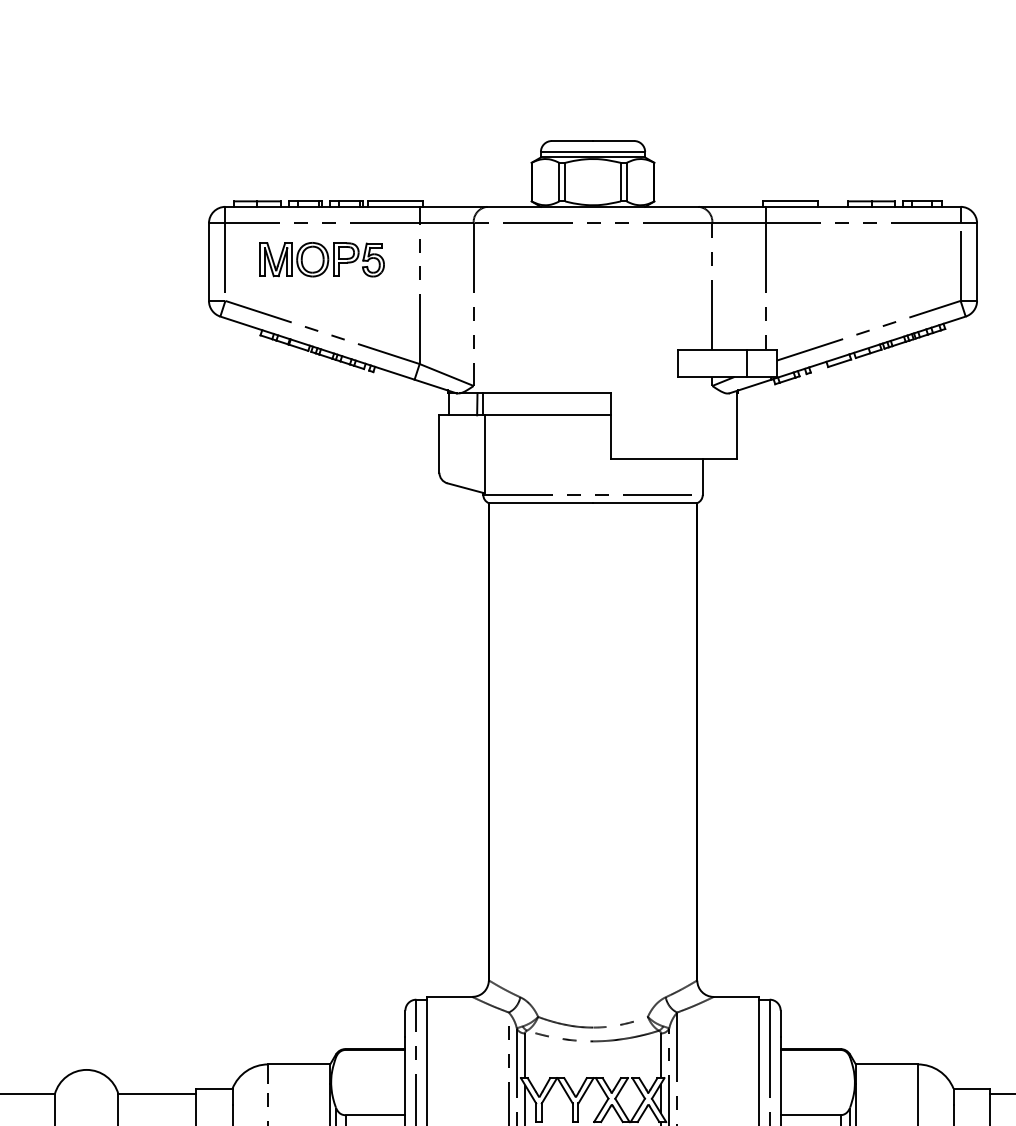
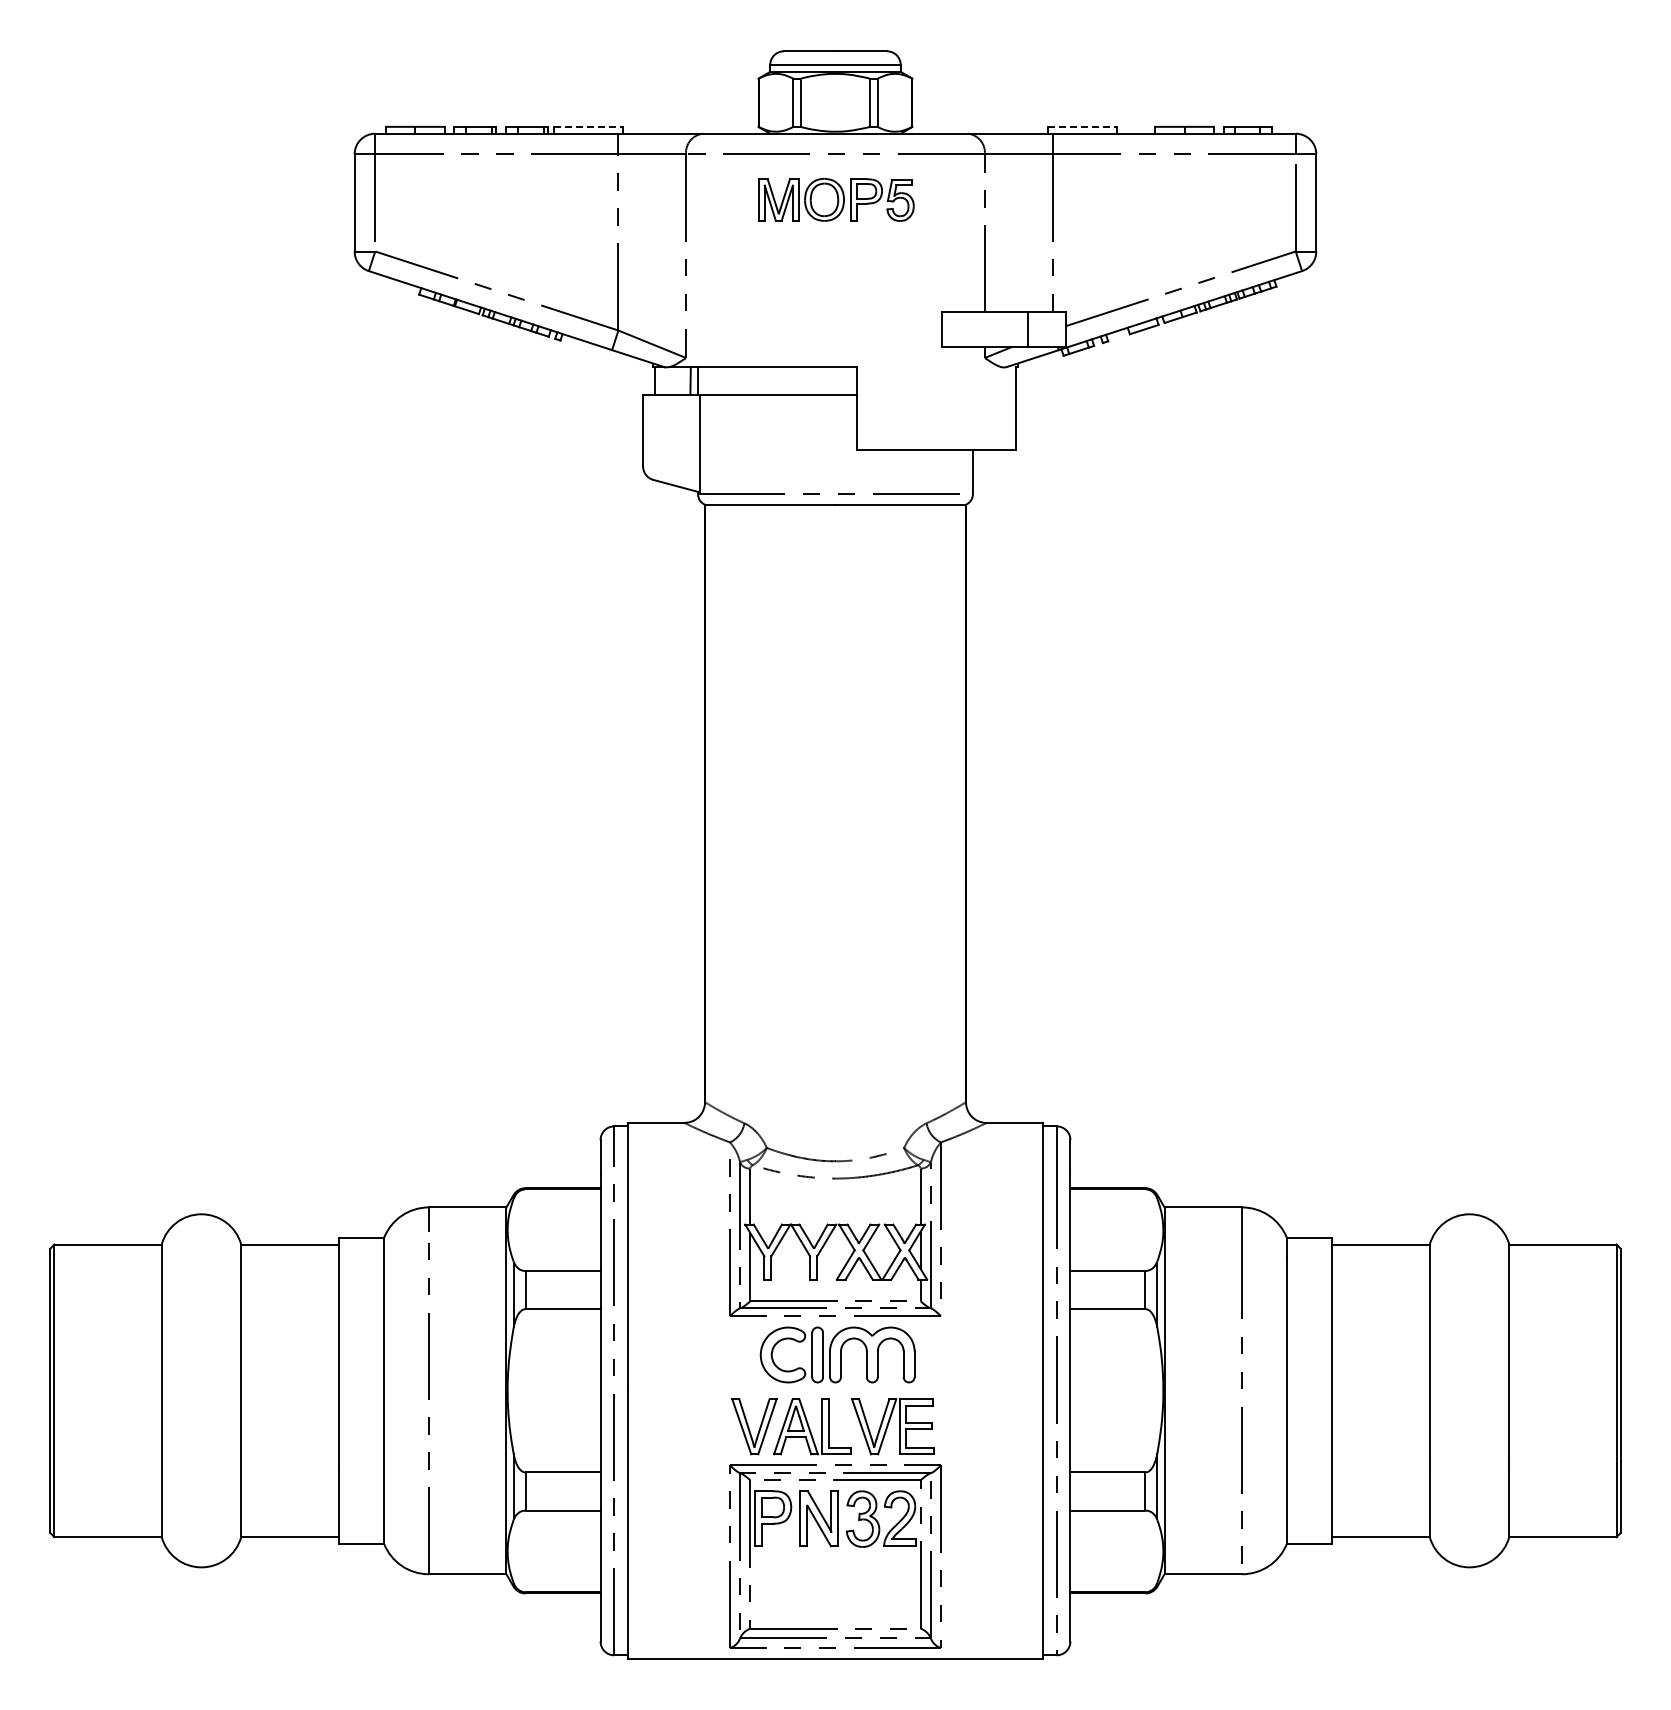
line: (395, 201) -> (588, 126), solid -> dashed
line: (791, 201) -> (1083, 126), solid -> dashed
part: (322, 259) -> (836, 199), moved

